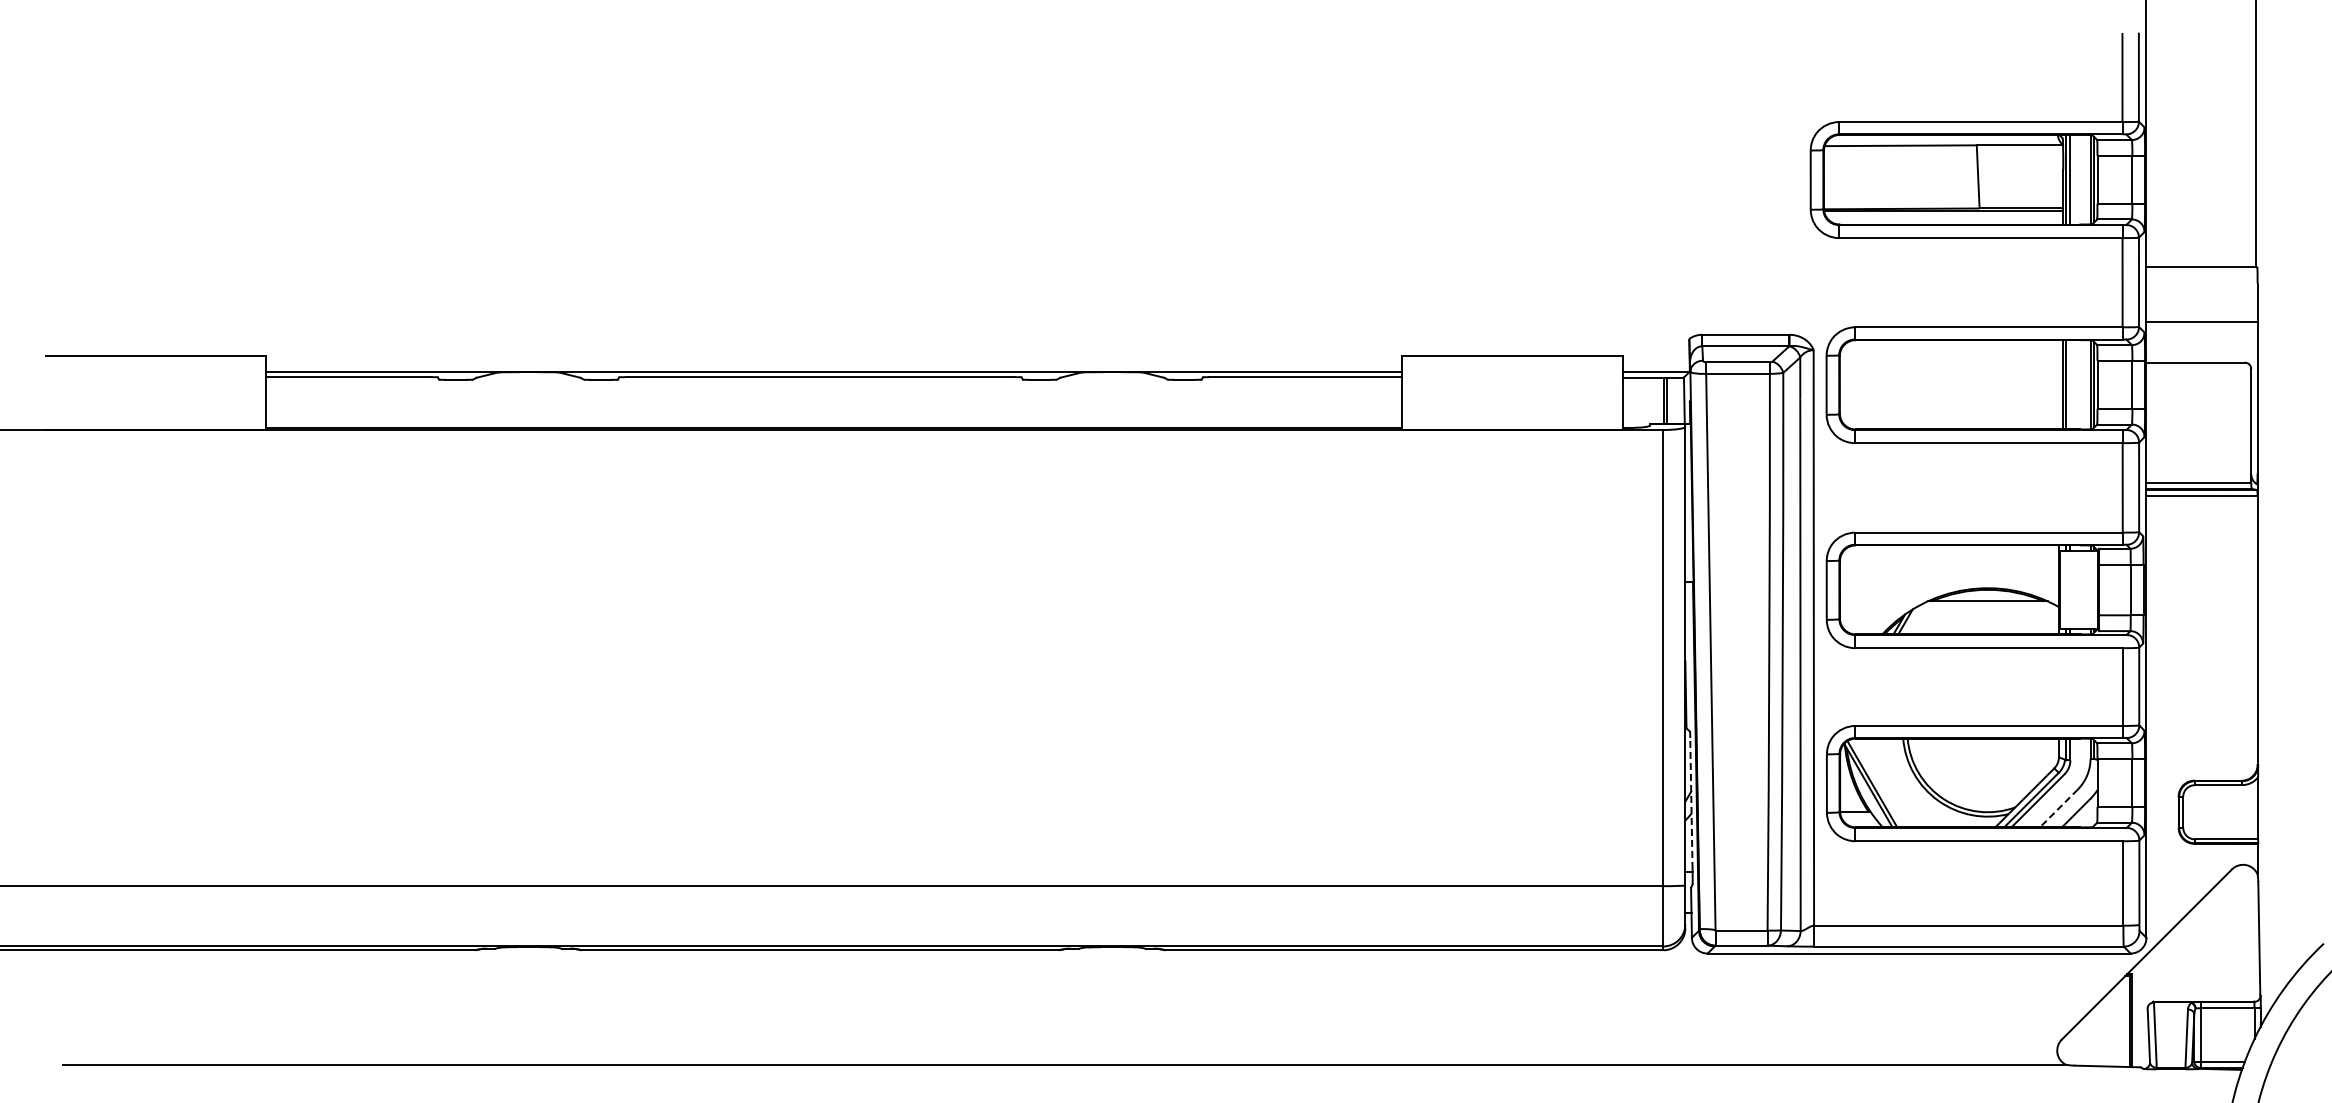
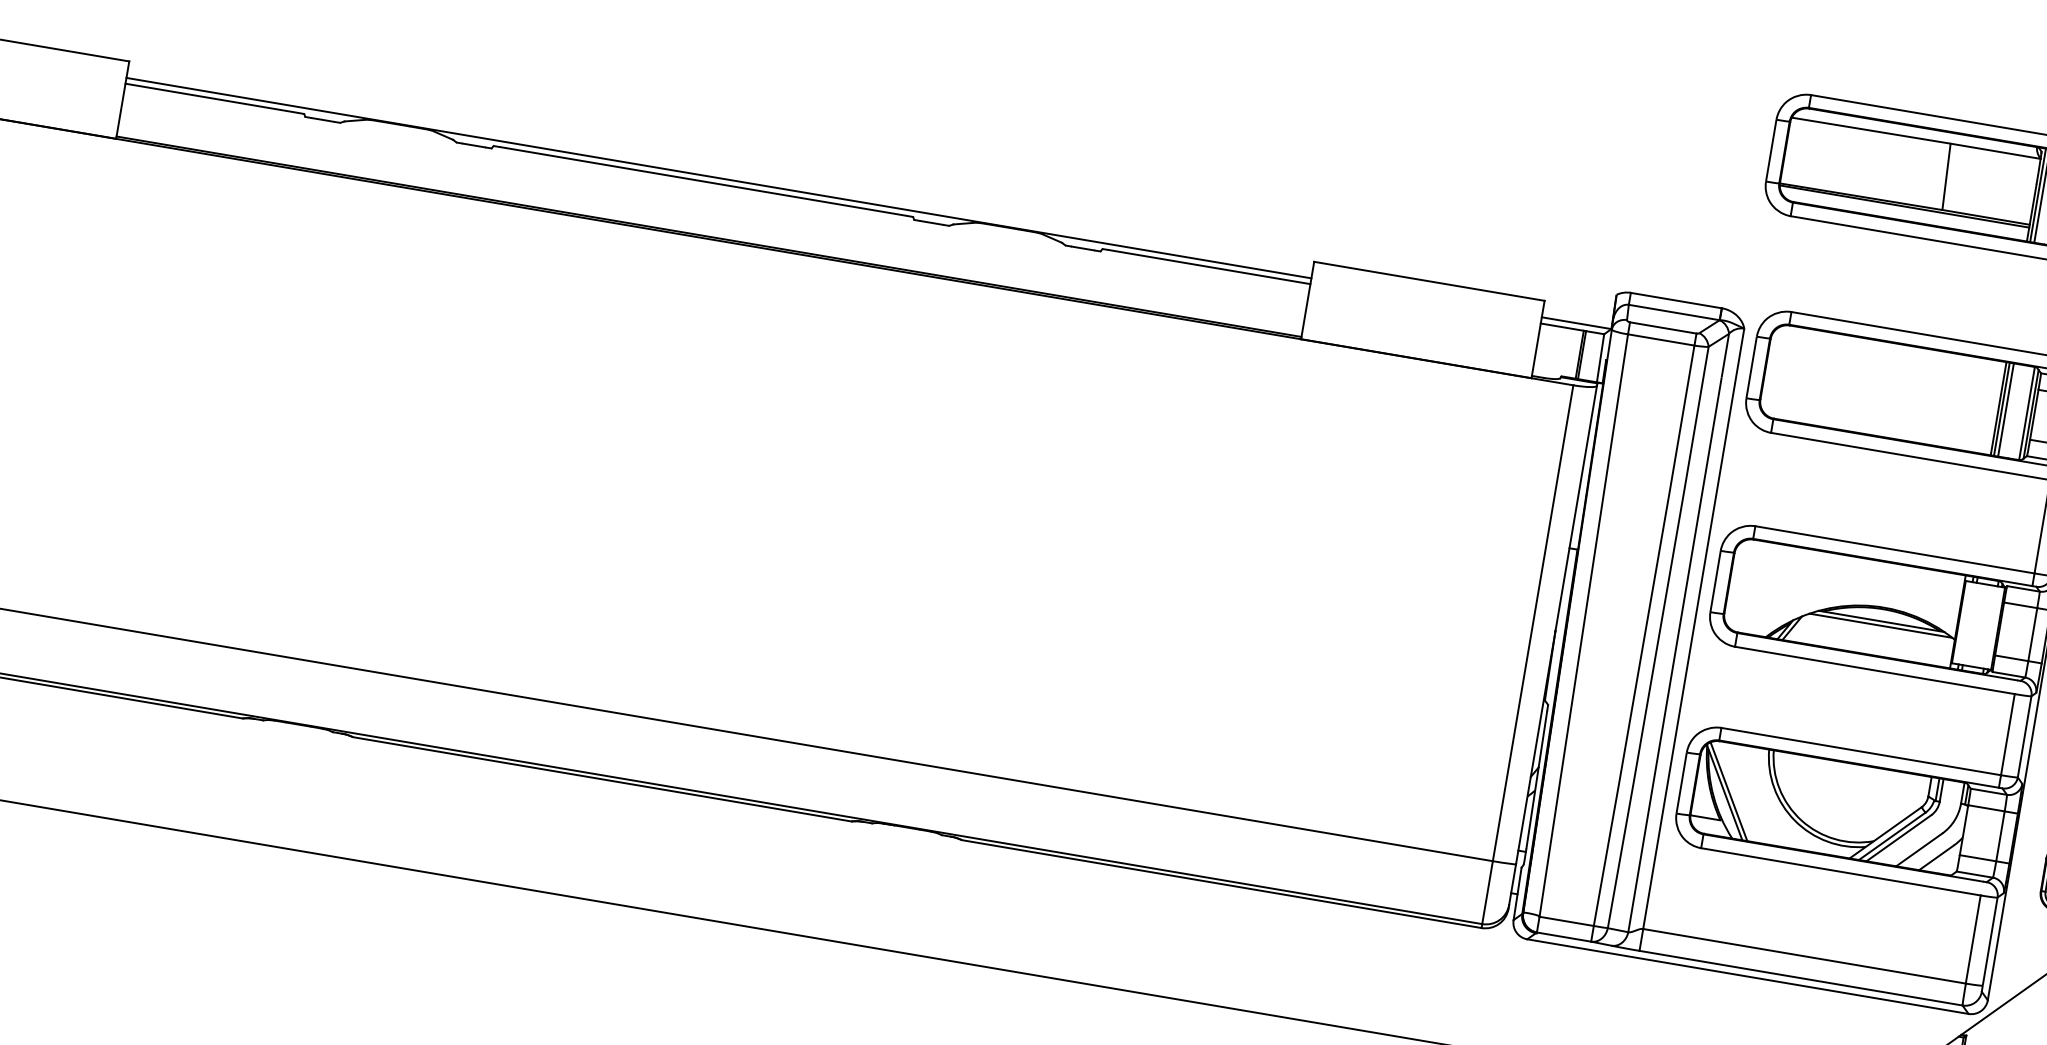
line: (2070, 384) -> (2006, 409), added
line: (1987, 605) -> (1880, 625), added
line: (1691, 802) -> (1537, 778), dashed -> solid
line: (2058, 808) -> (1918, 849), dashed -> solid

